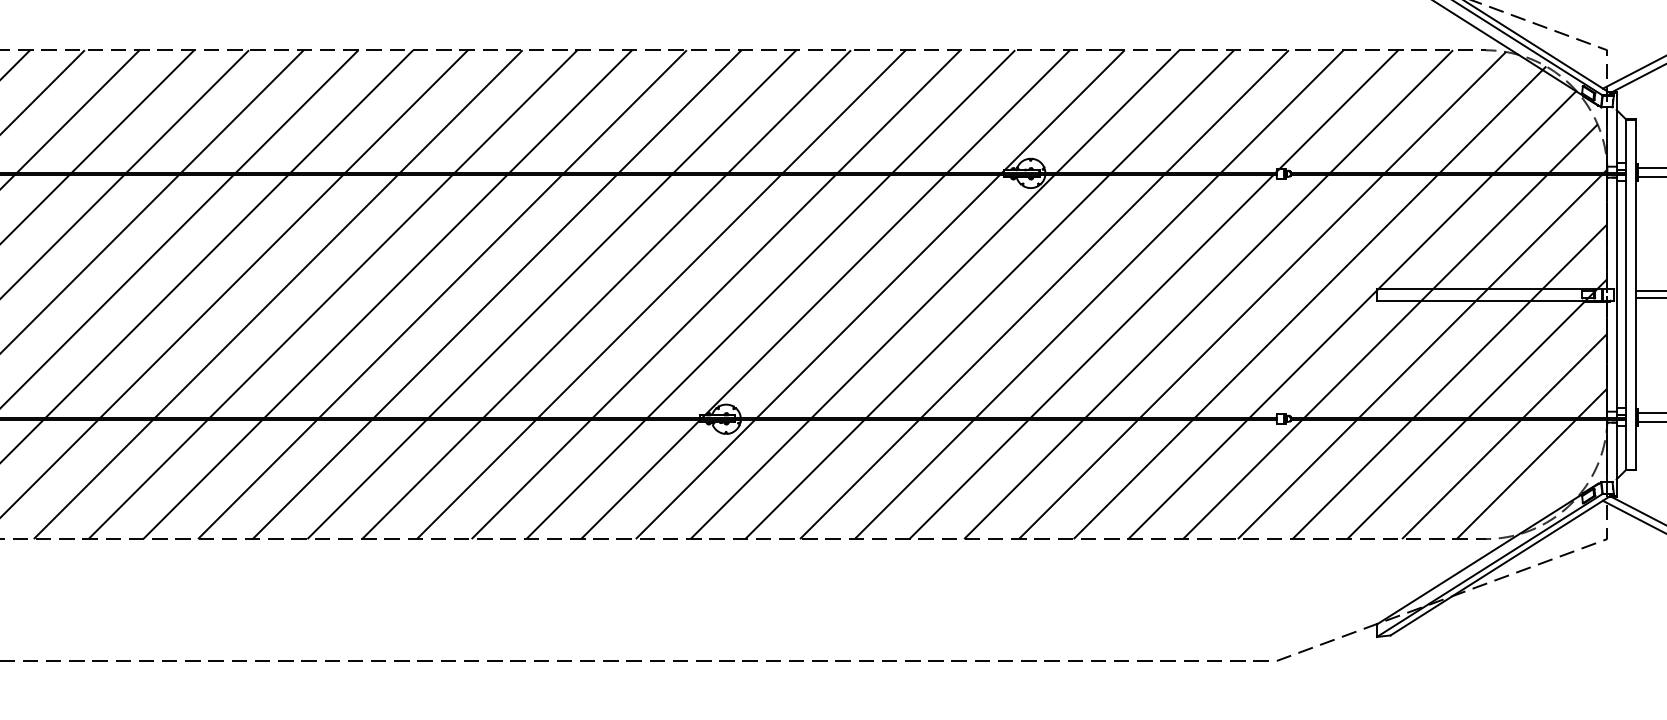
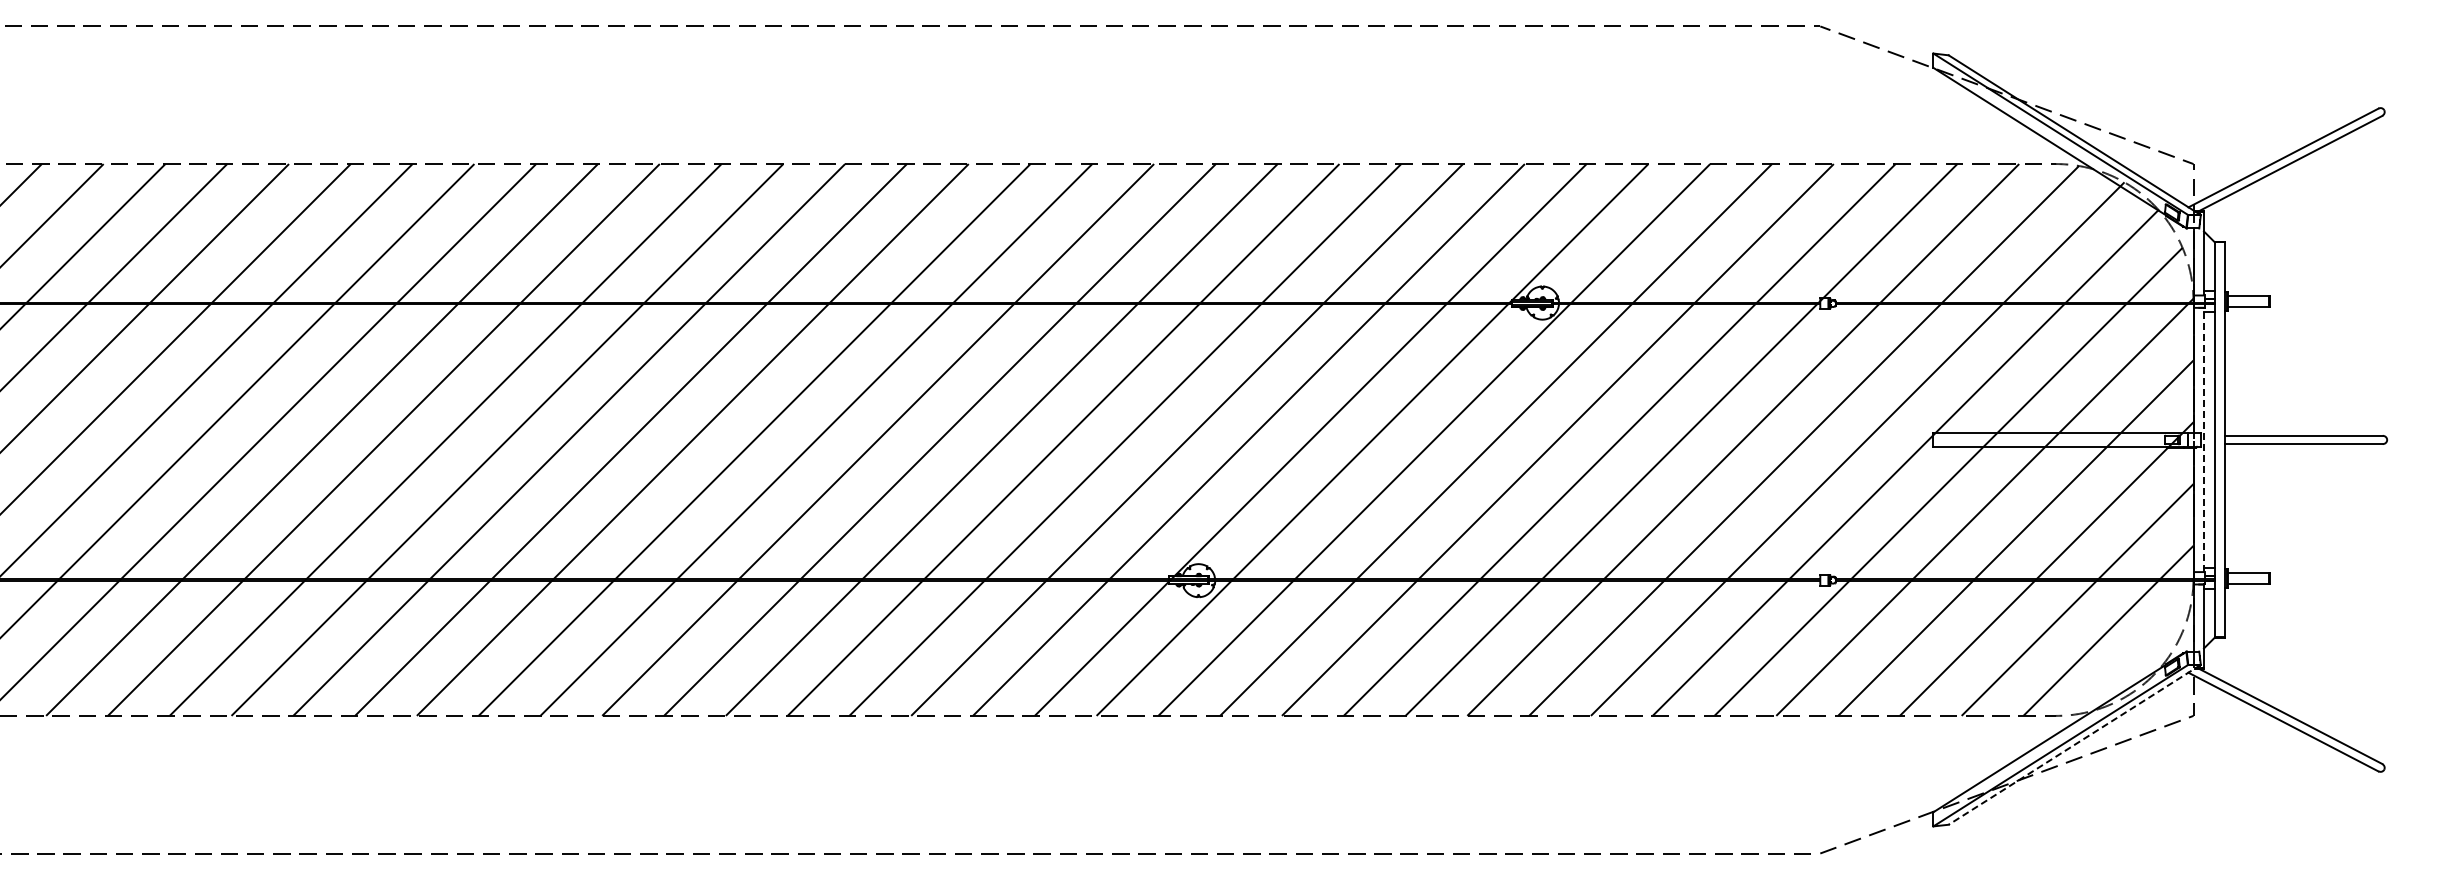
line: (1616, 294) -> (2203, 439), solid -> dashed
line: (1501, 565) -> (2074, 745), solid -> dashed

